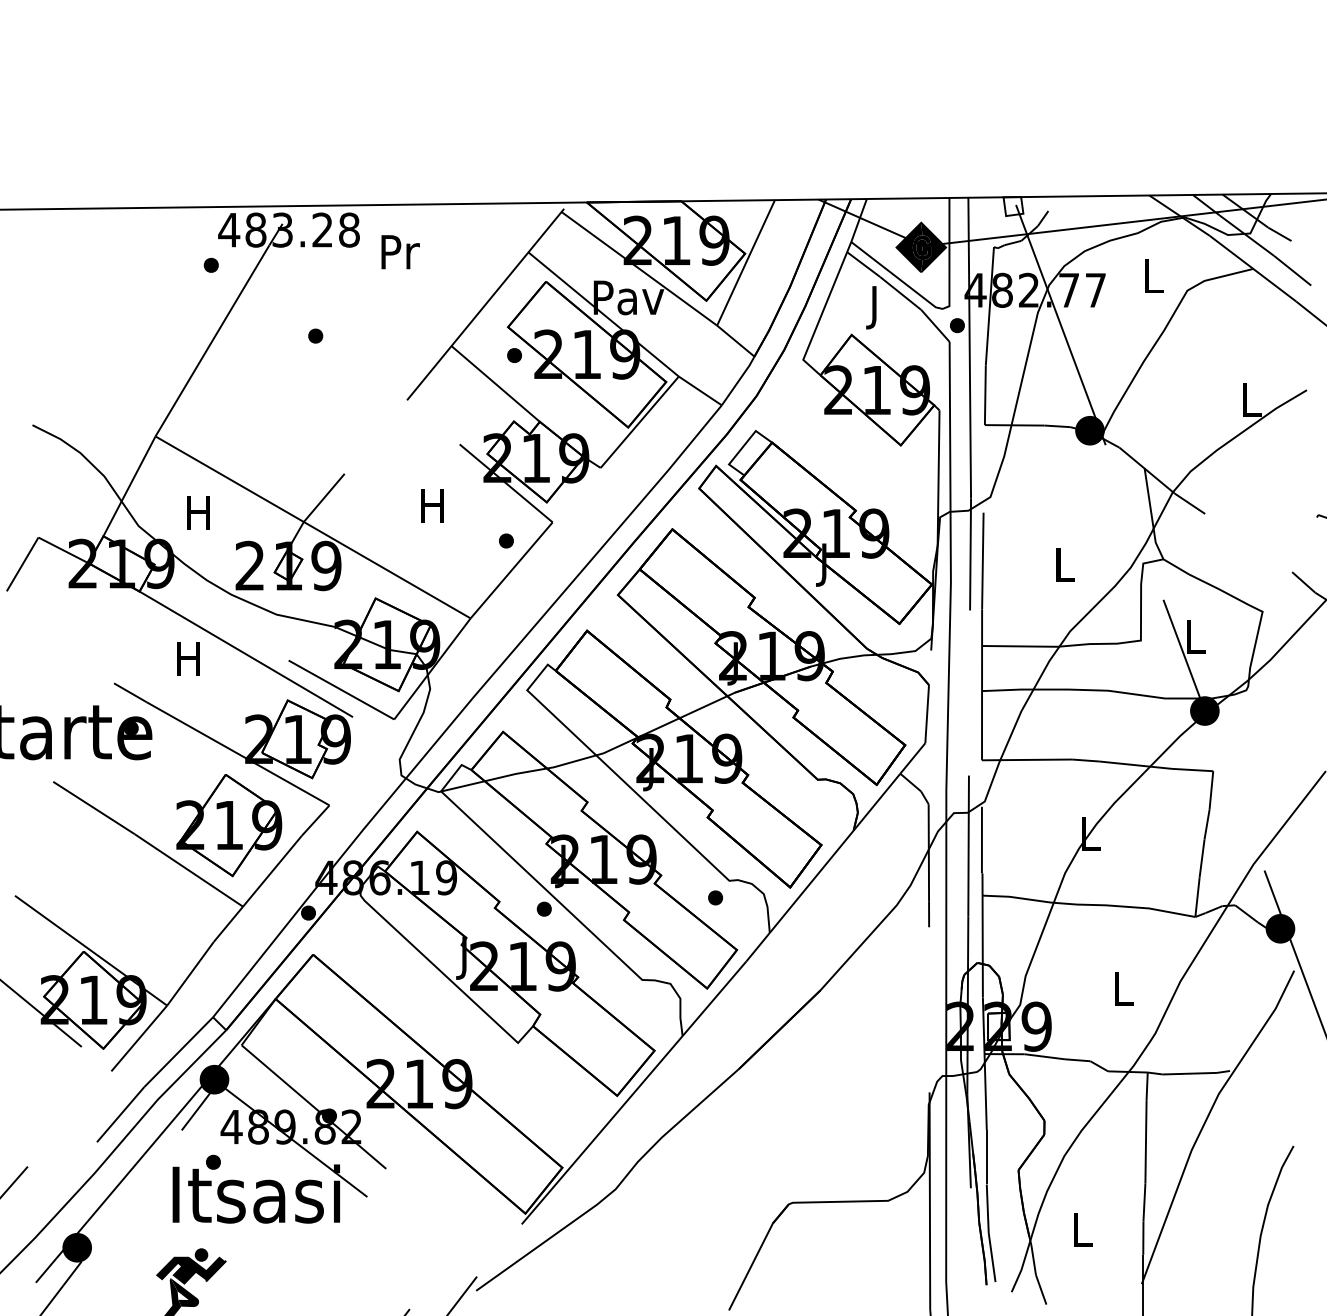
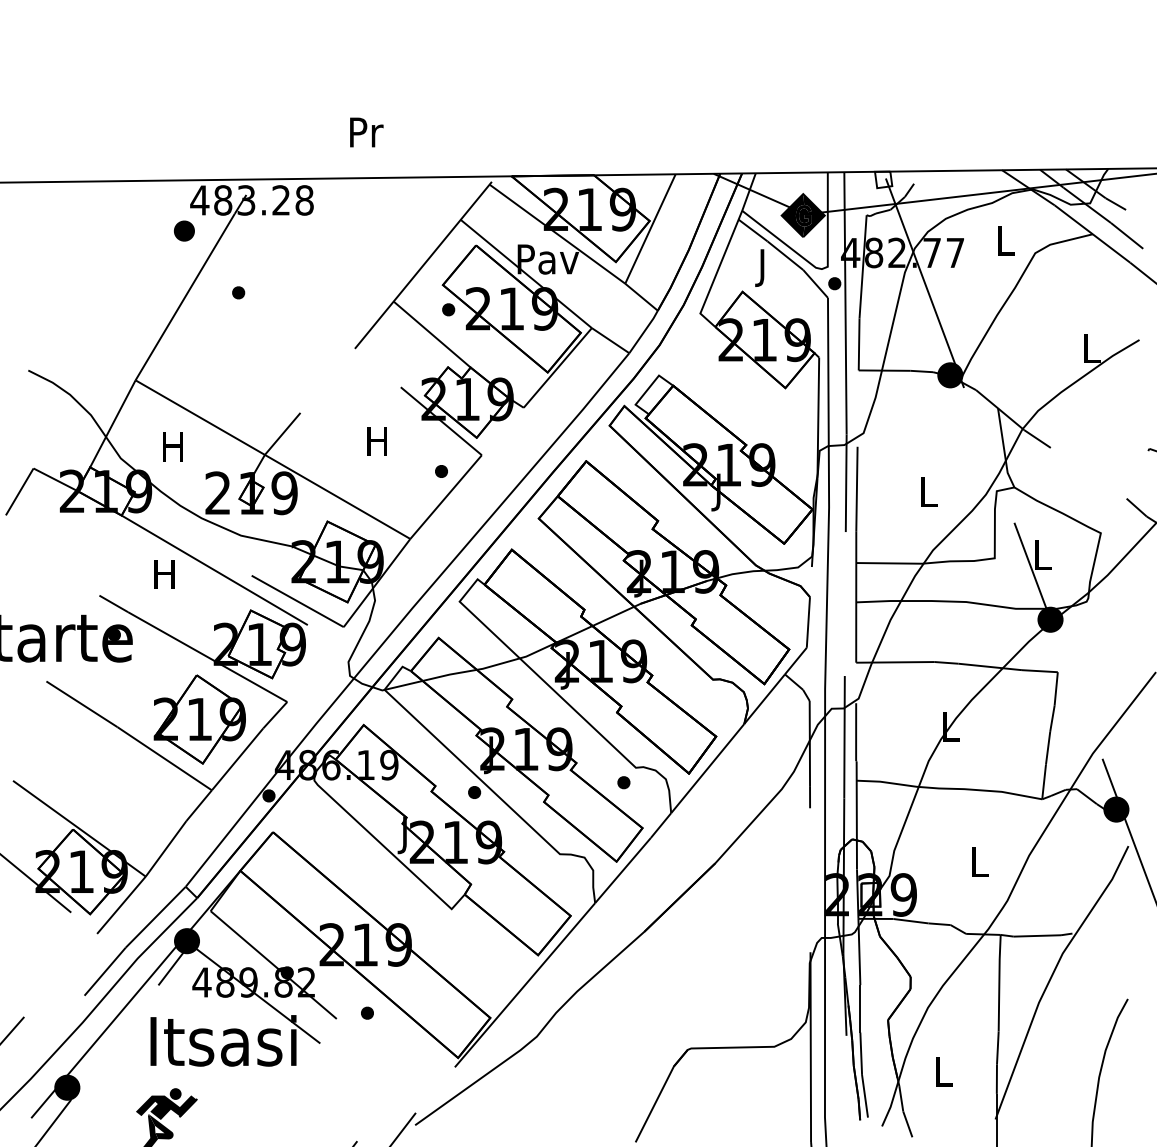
text: (400, 252) -> (366, 132), moved
part: (210, 265) -> (183, 231), size x1.6
part: (315, 335) -> (238, 292), moved
part: (213, 1161) -> (367, 1012), moved

